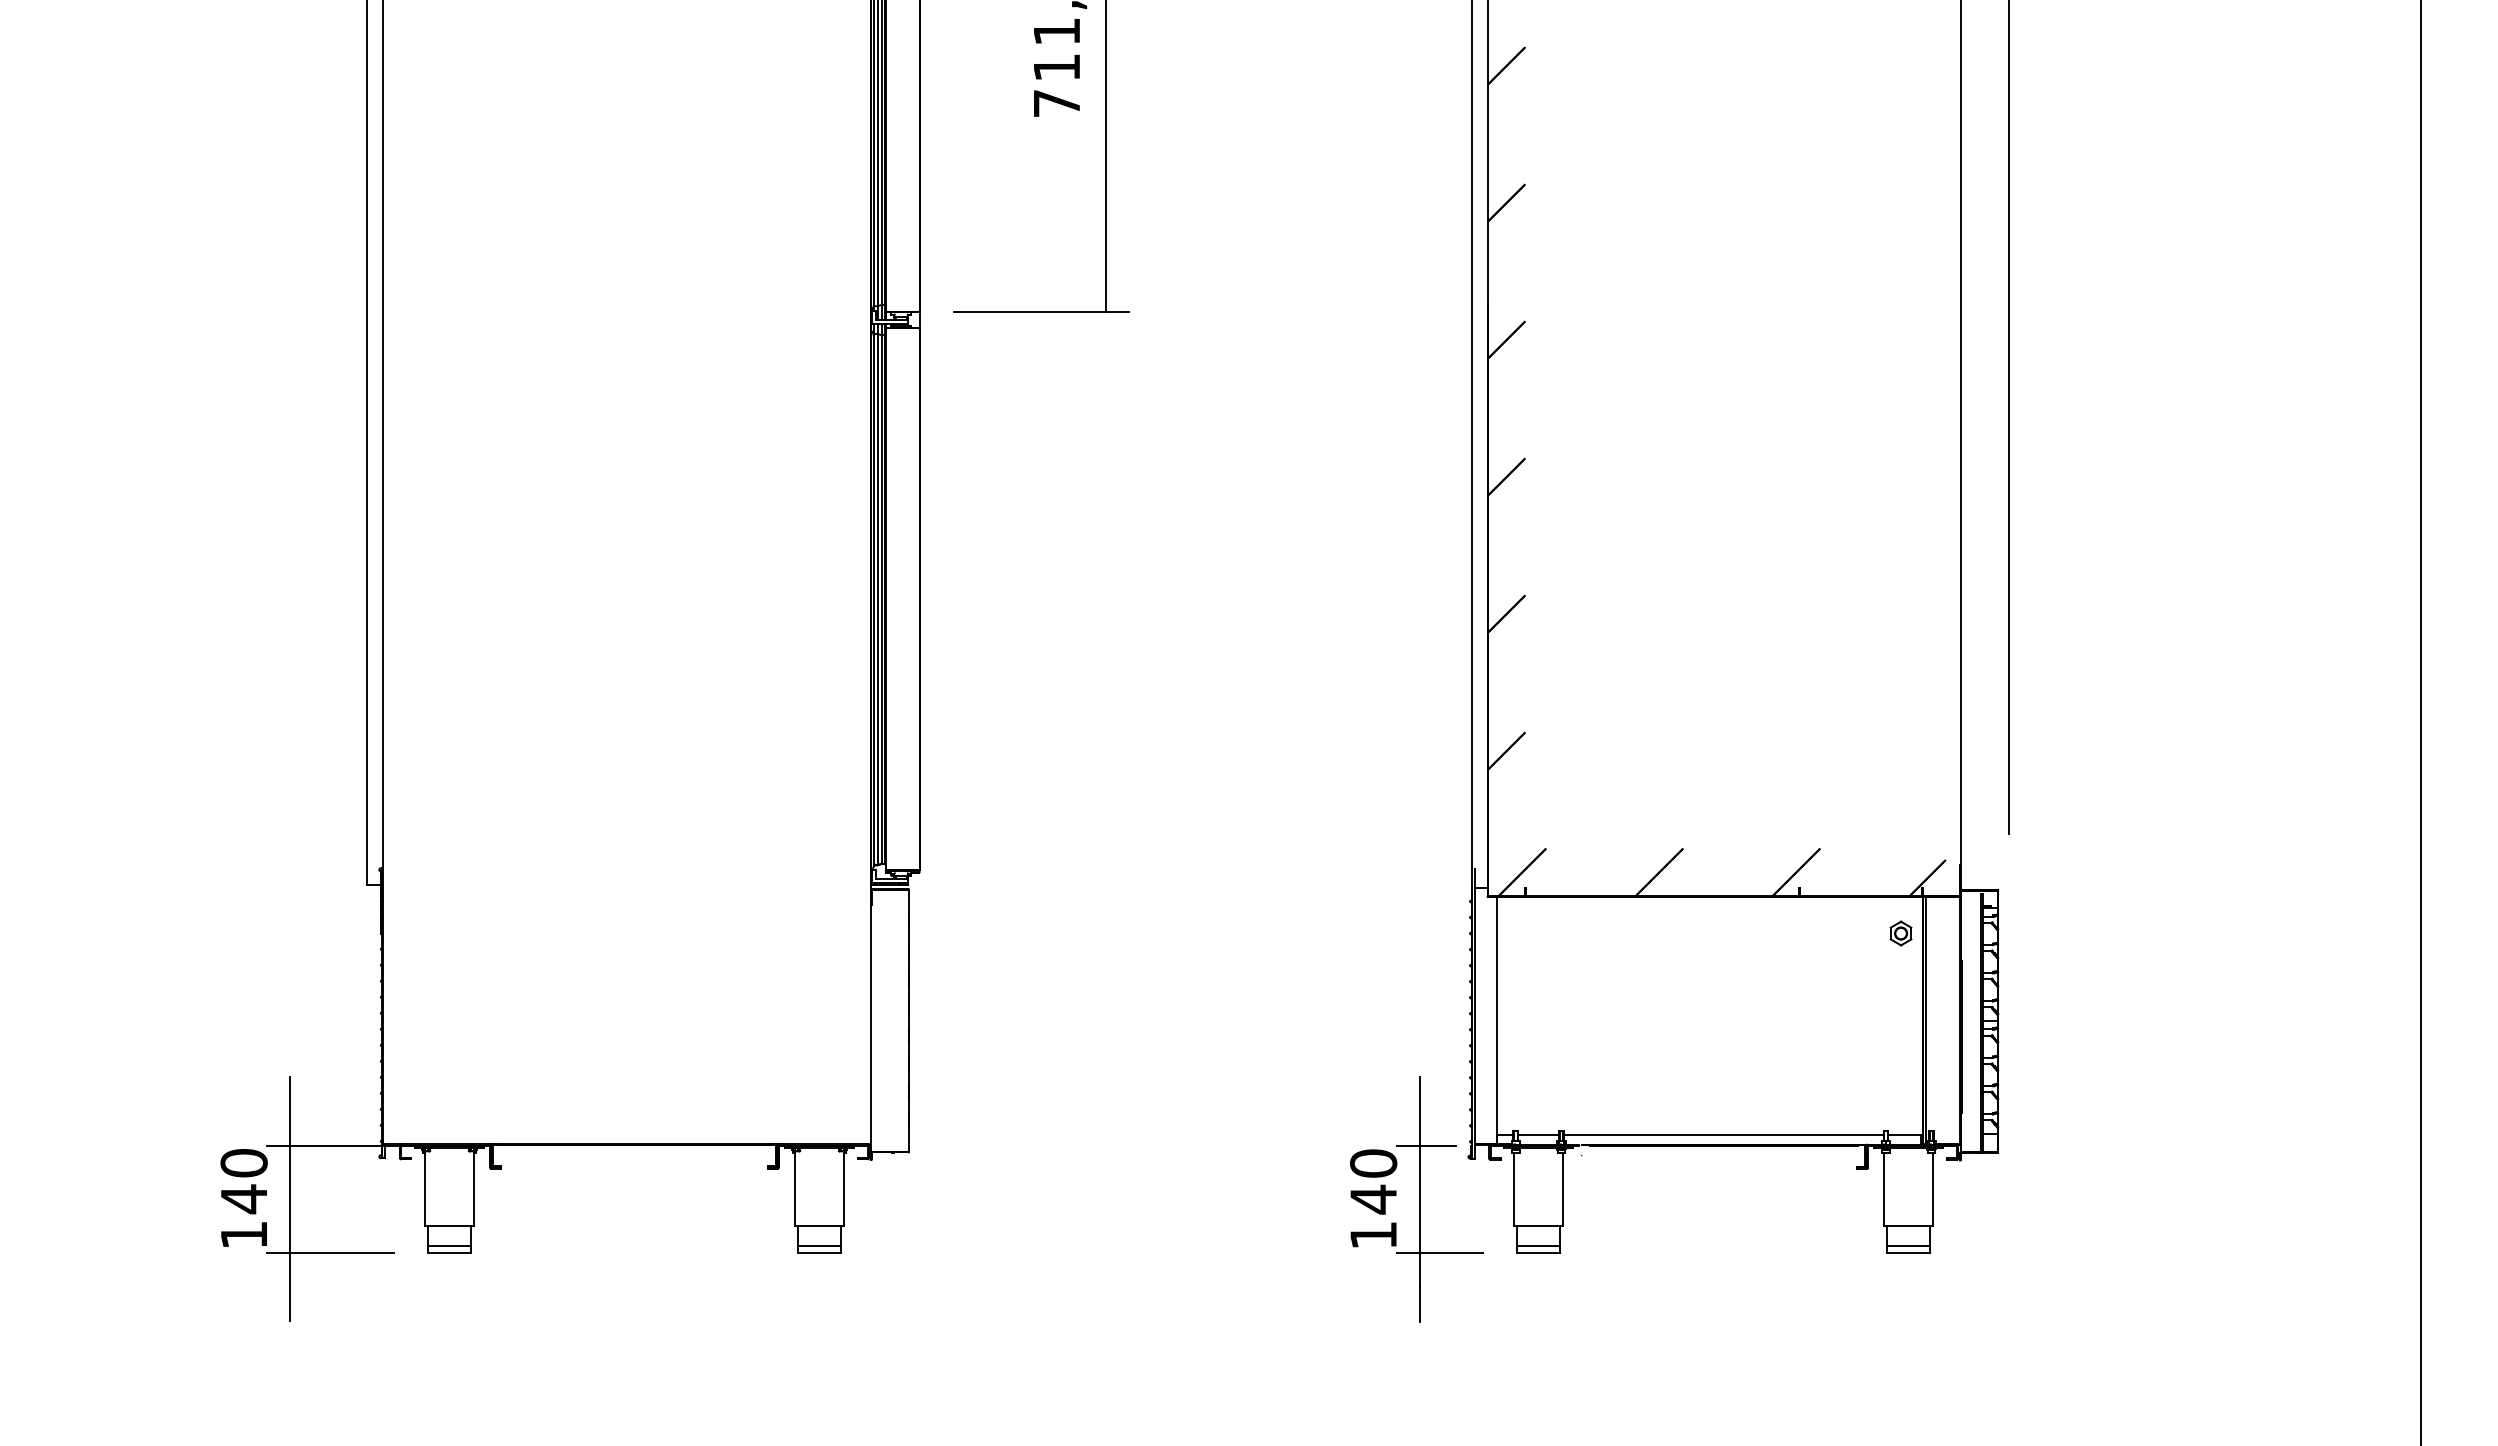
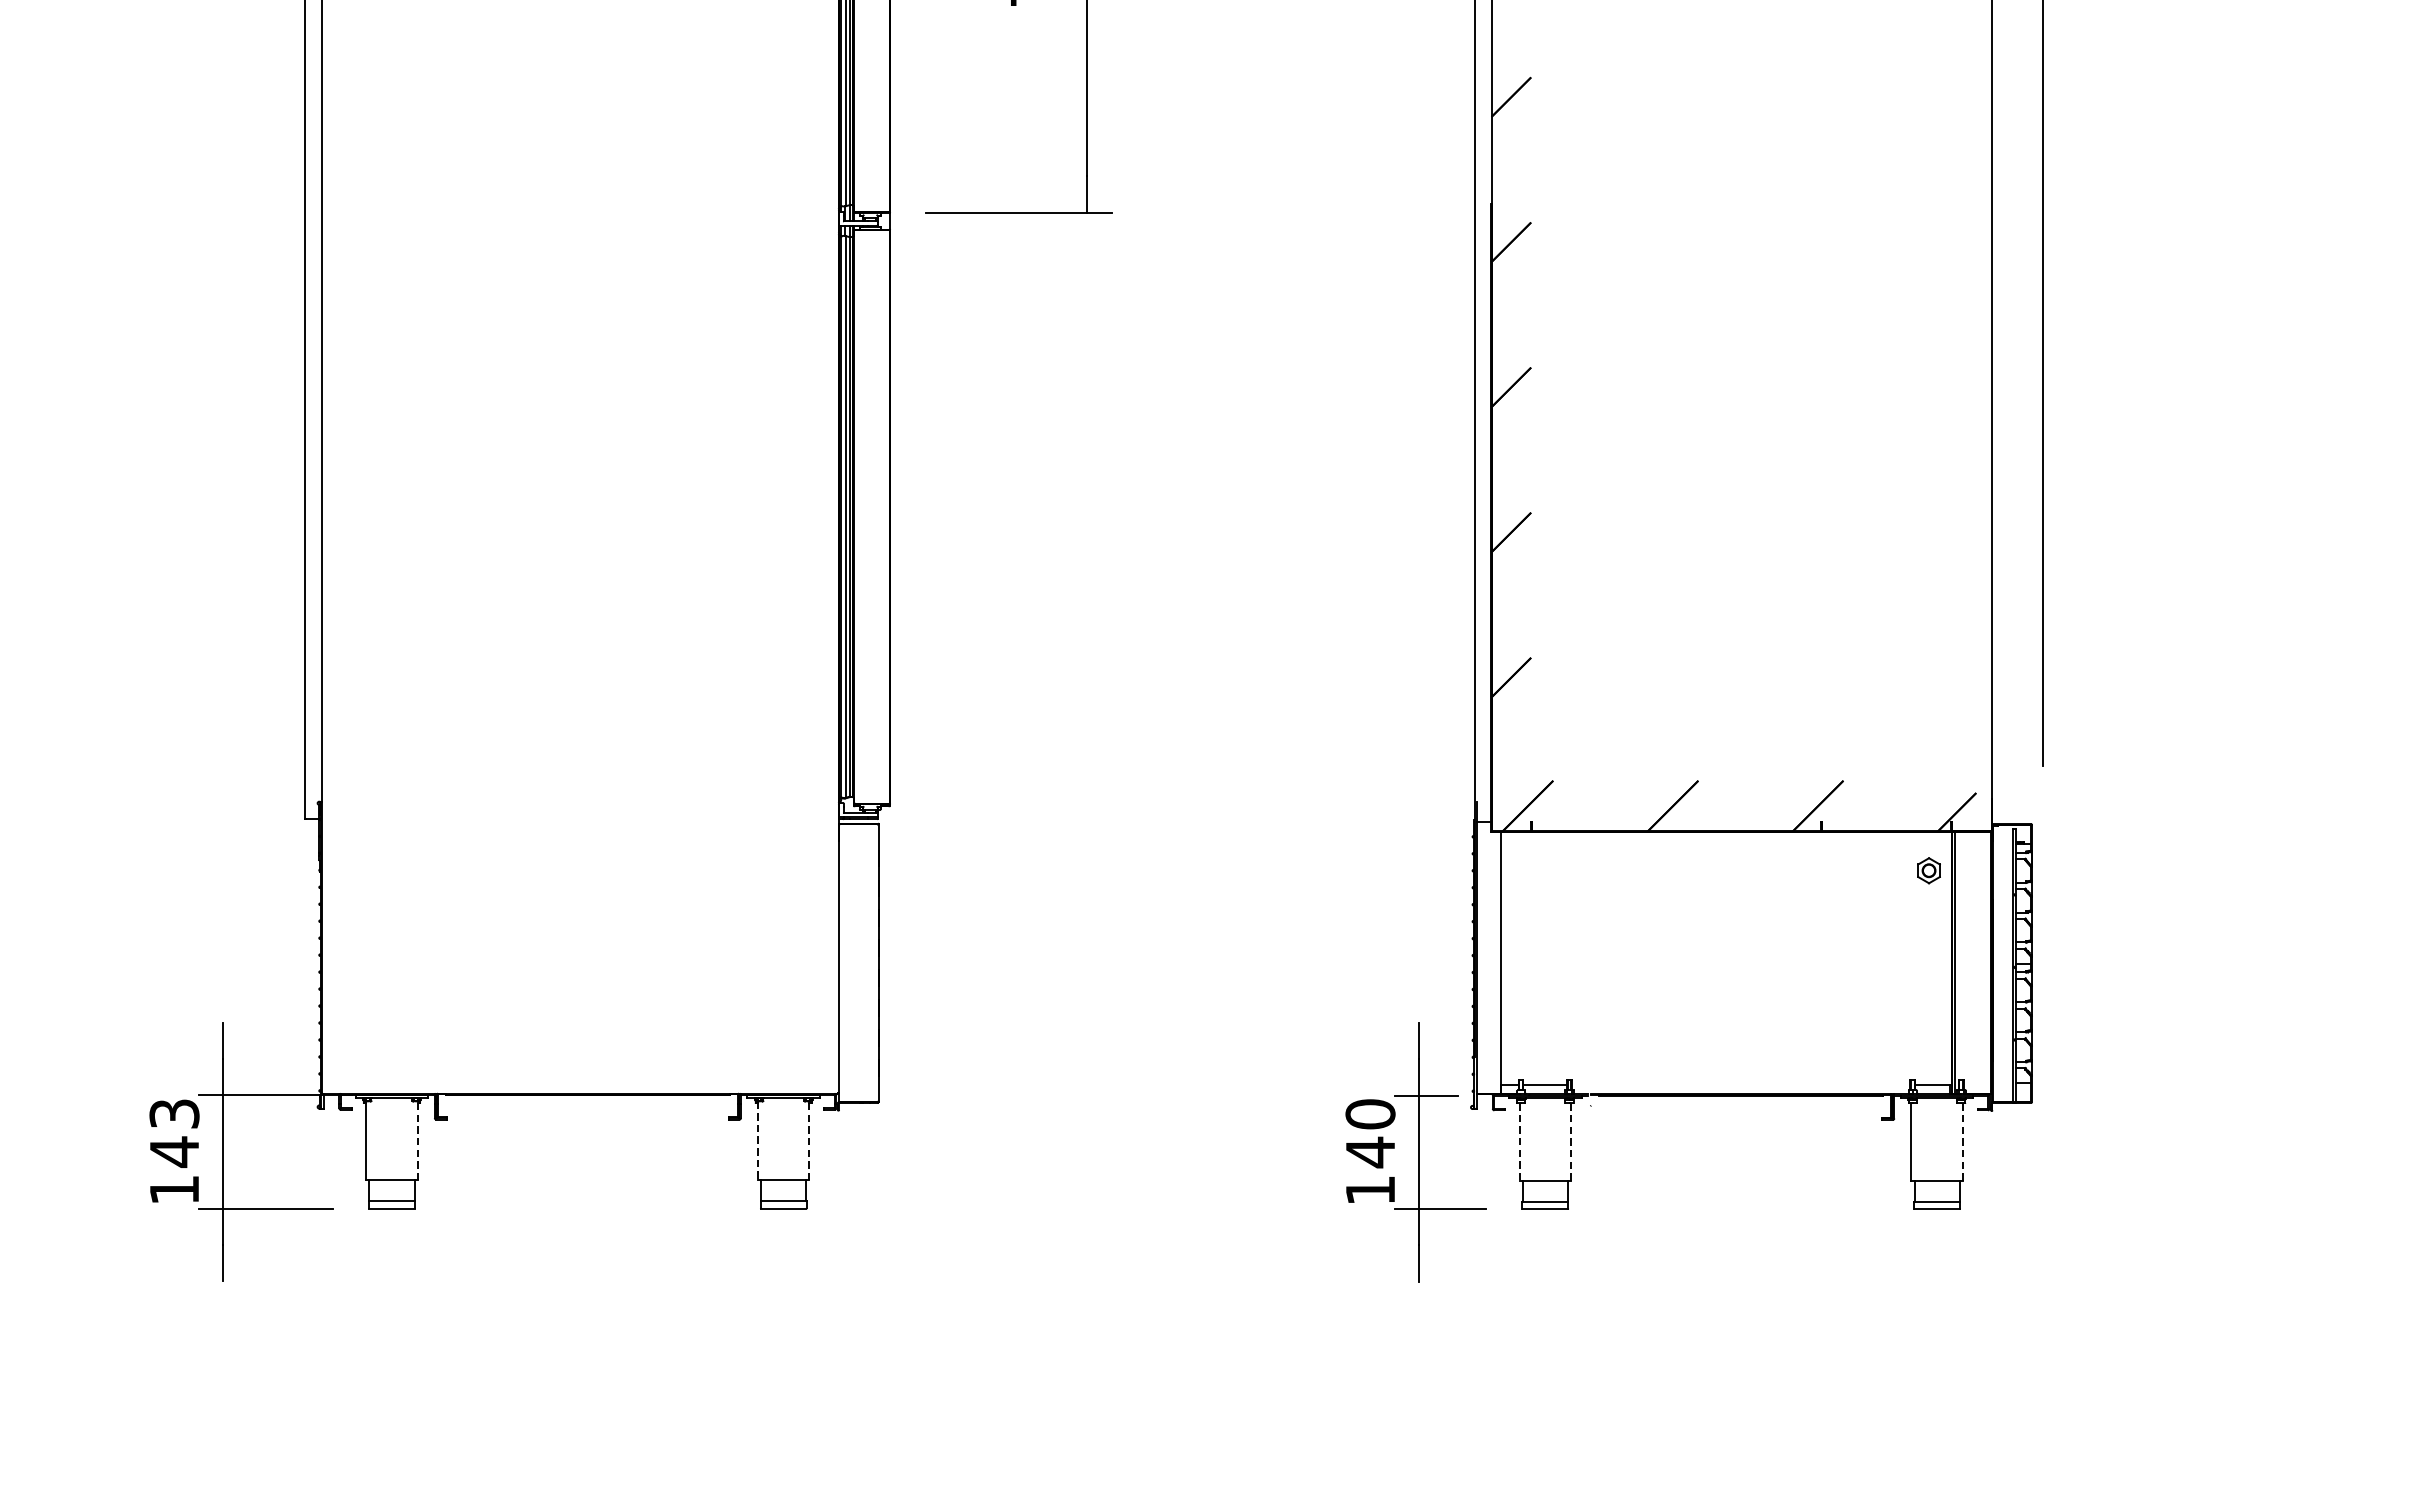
line: (1723, 1135) -> (1741, 1084), removed
text: (243, 1163) -> (173, 1114), 140 -> 143
line: (473, 1188) -> (417, 1140), solid -> dashed
line: (843, 1188) -> (809, 1140), solid -> dashed
line: (795, 1189) -> (758, 1141), solid -> dashed
line: (1514, 1189) -> (1519, 1141), solid -> dashed
line: (1562, 1189) -> (1570, 1141), solid -> dashed
line: (1932, 1189) -> (1962, 1141), solid -> dashed

